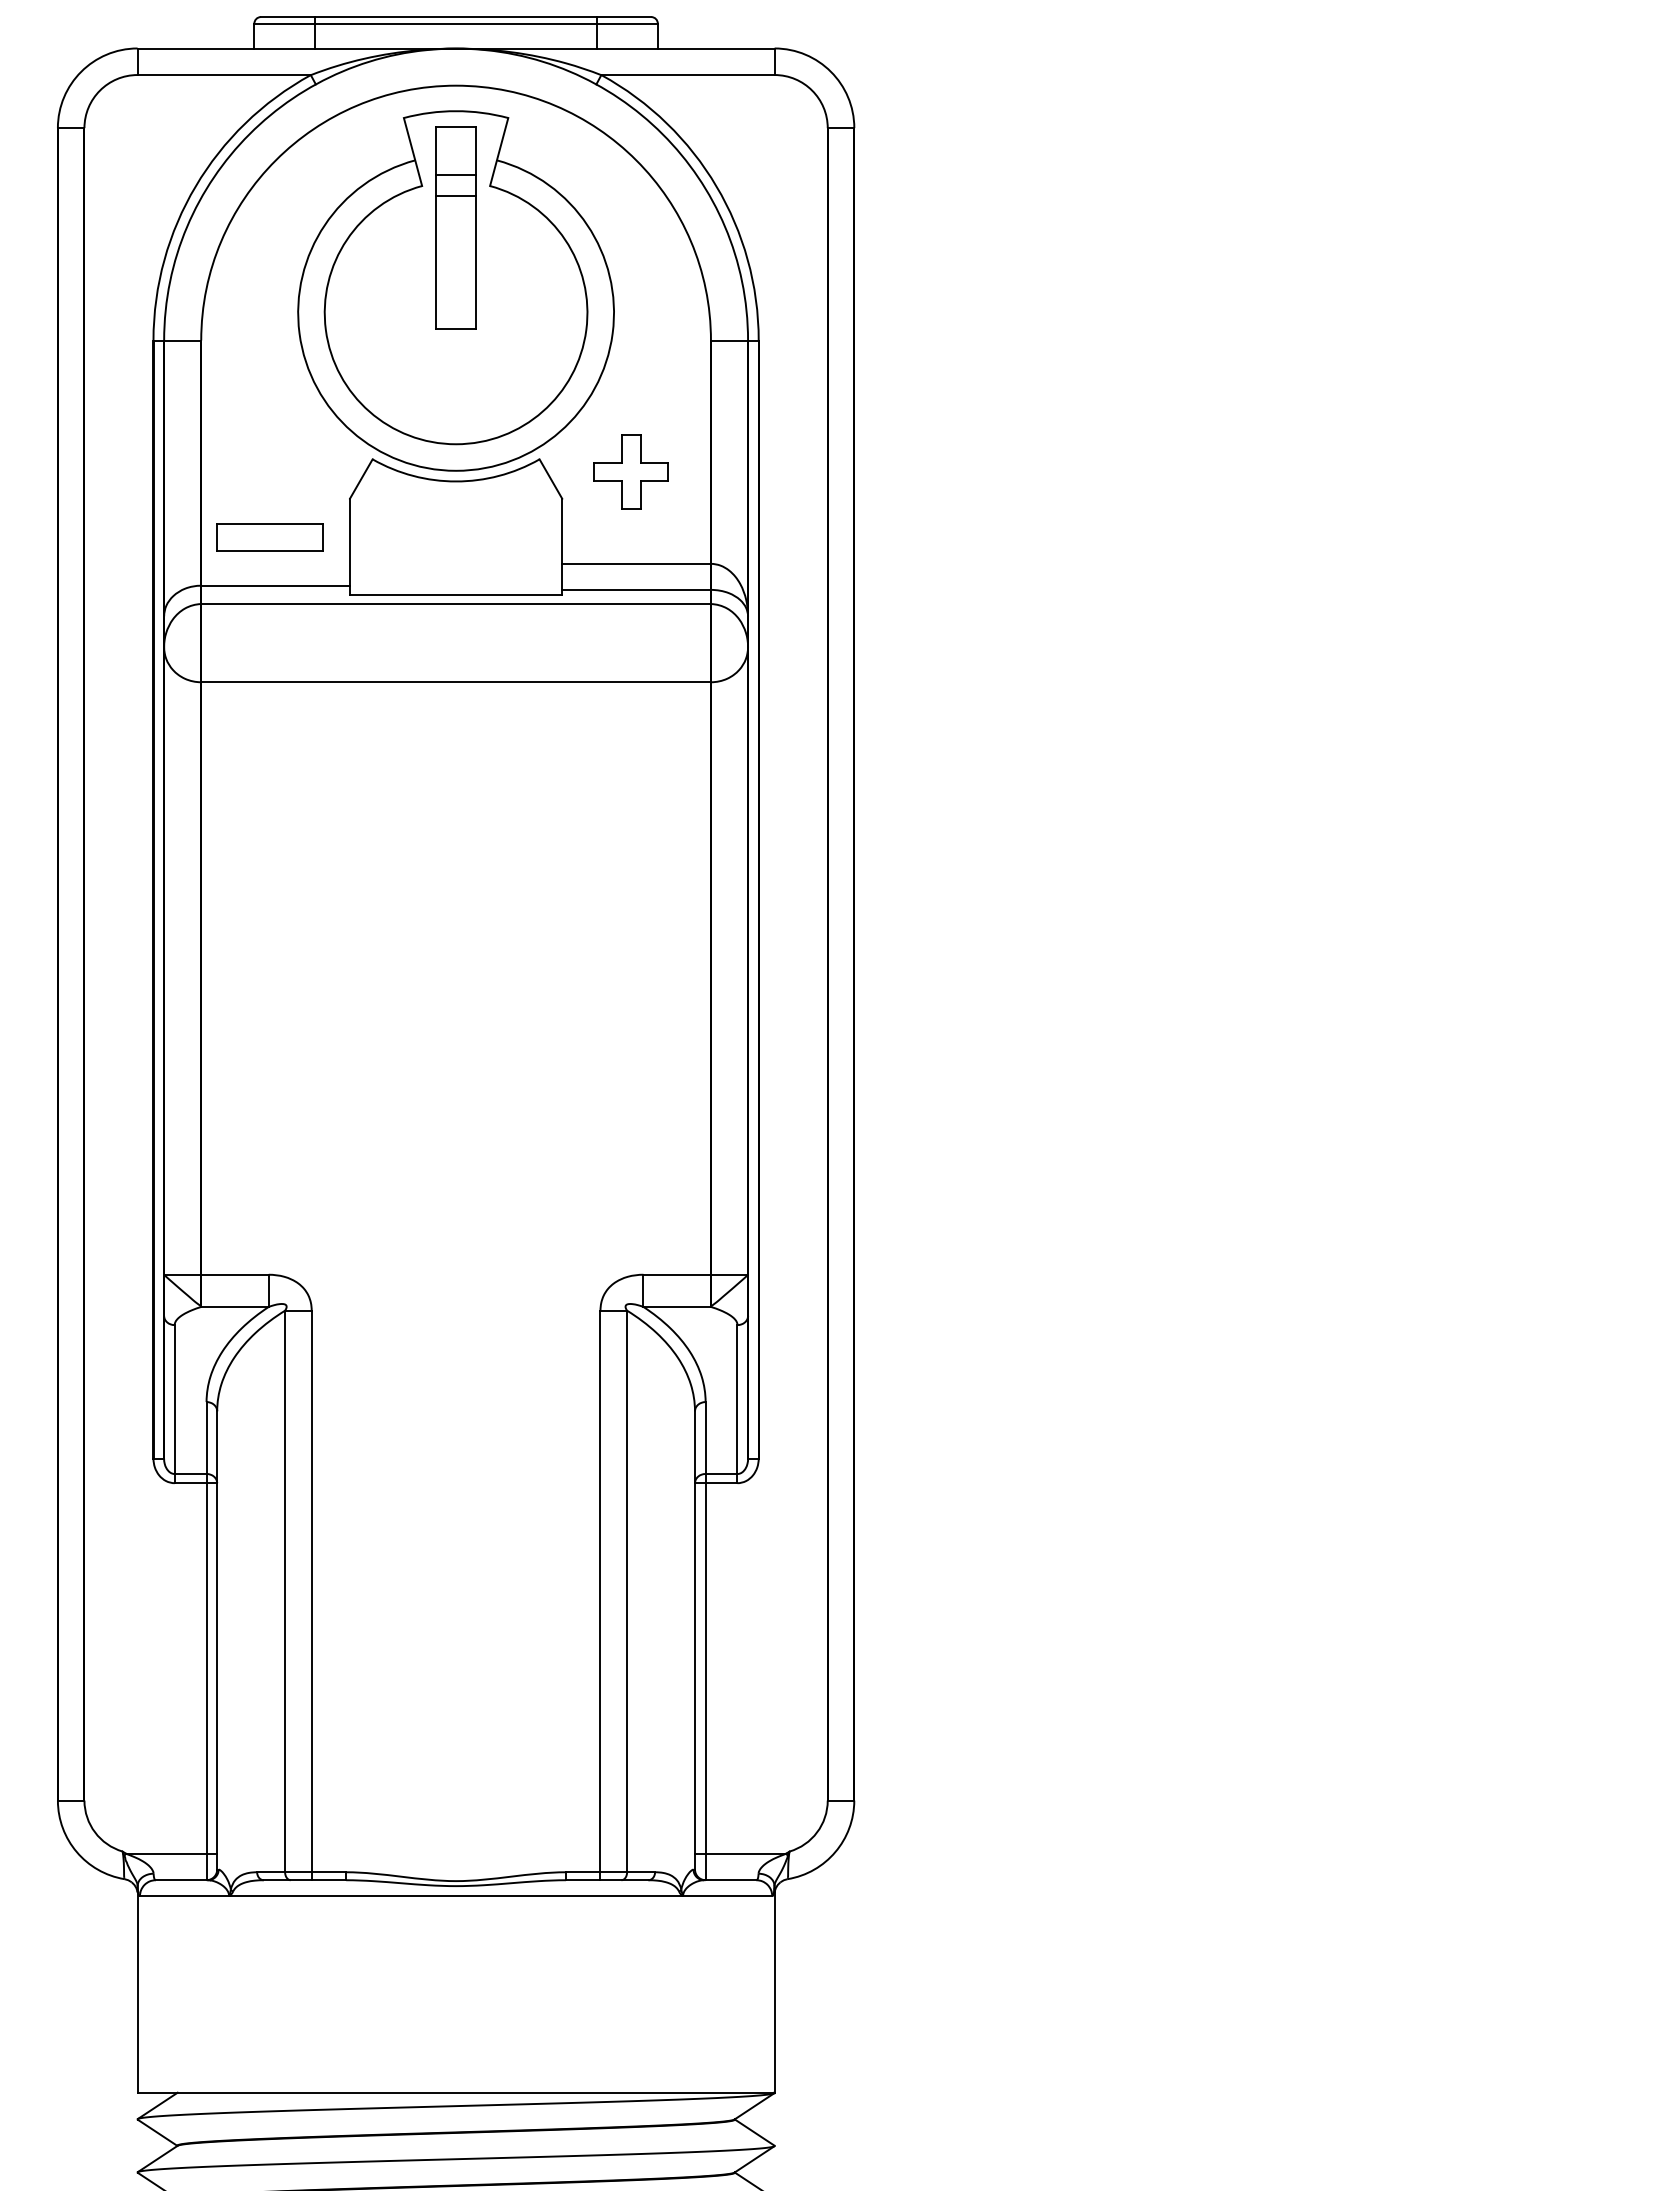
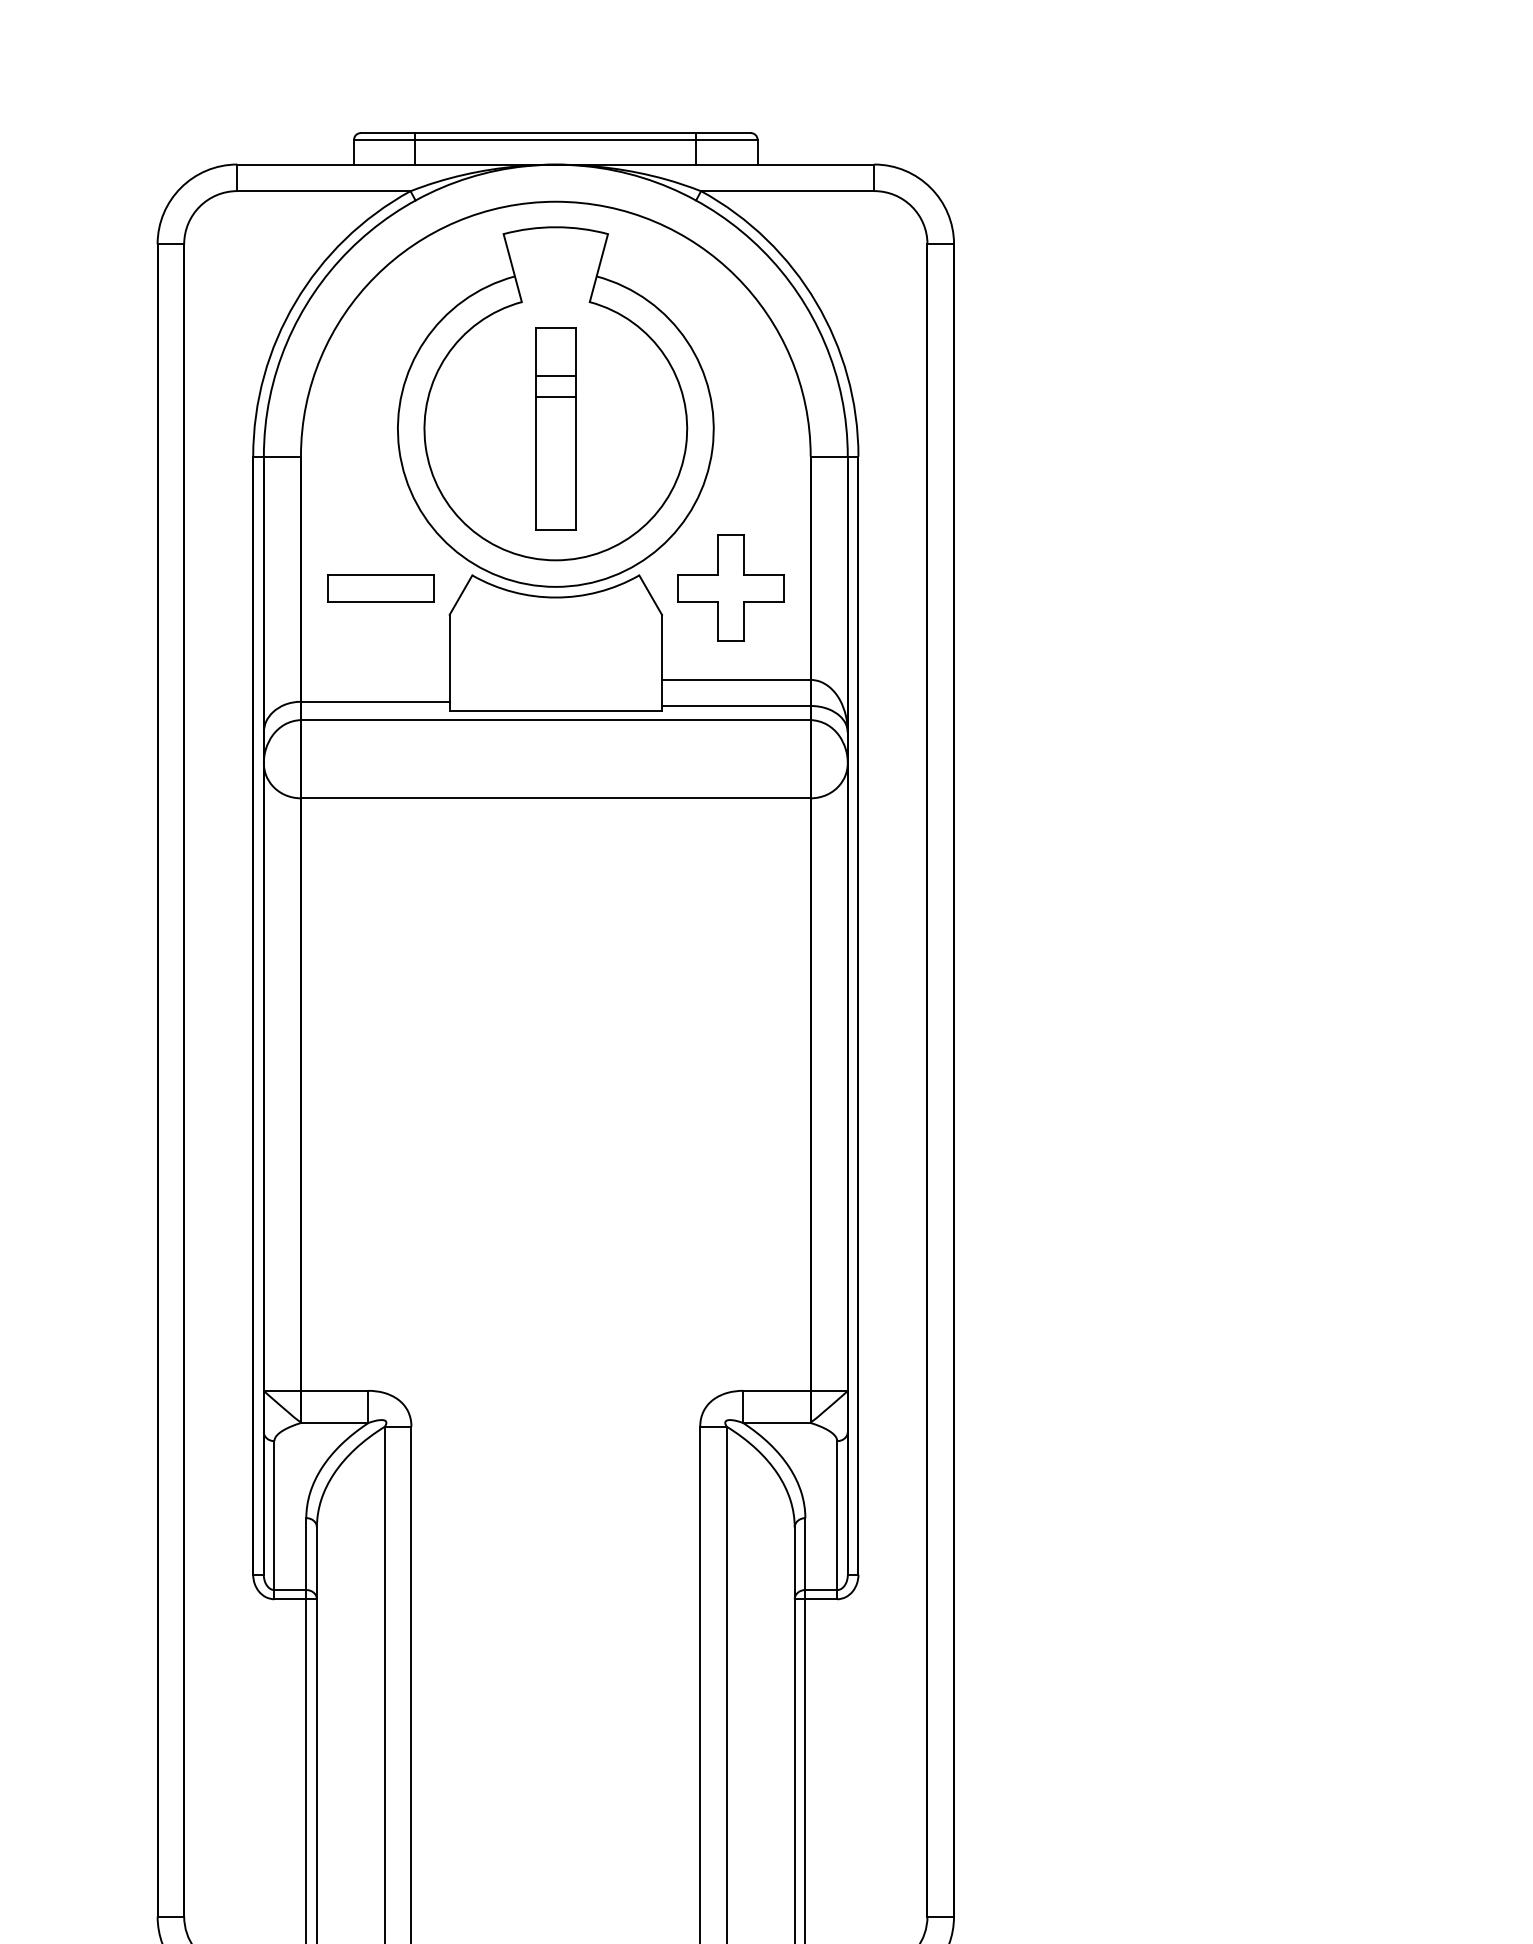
part: (455, 227) -> (555, 428), moved
part: (630, 471) -> (730, 587), size x1.43
part: (269, 537) -> (380, 588), moved

